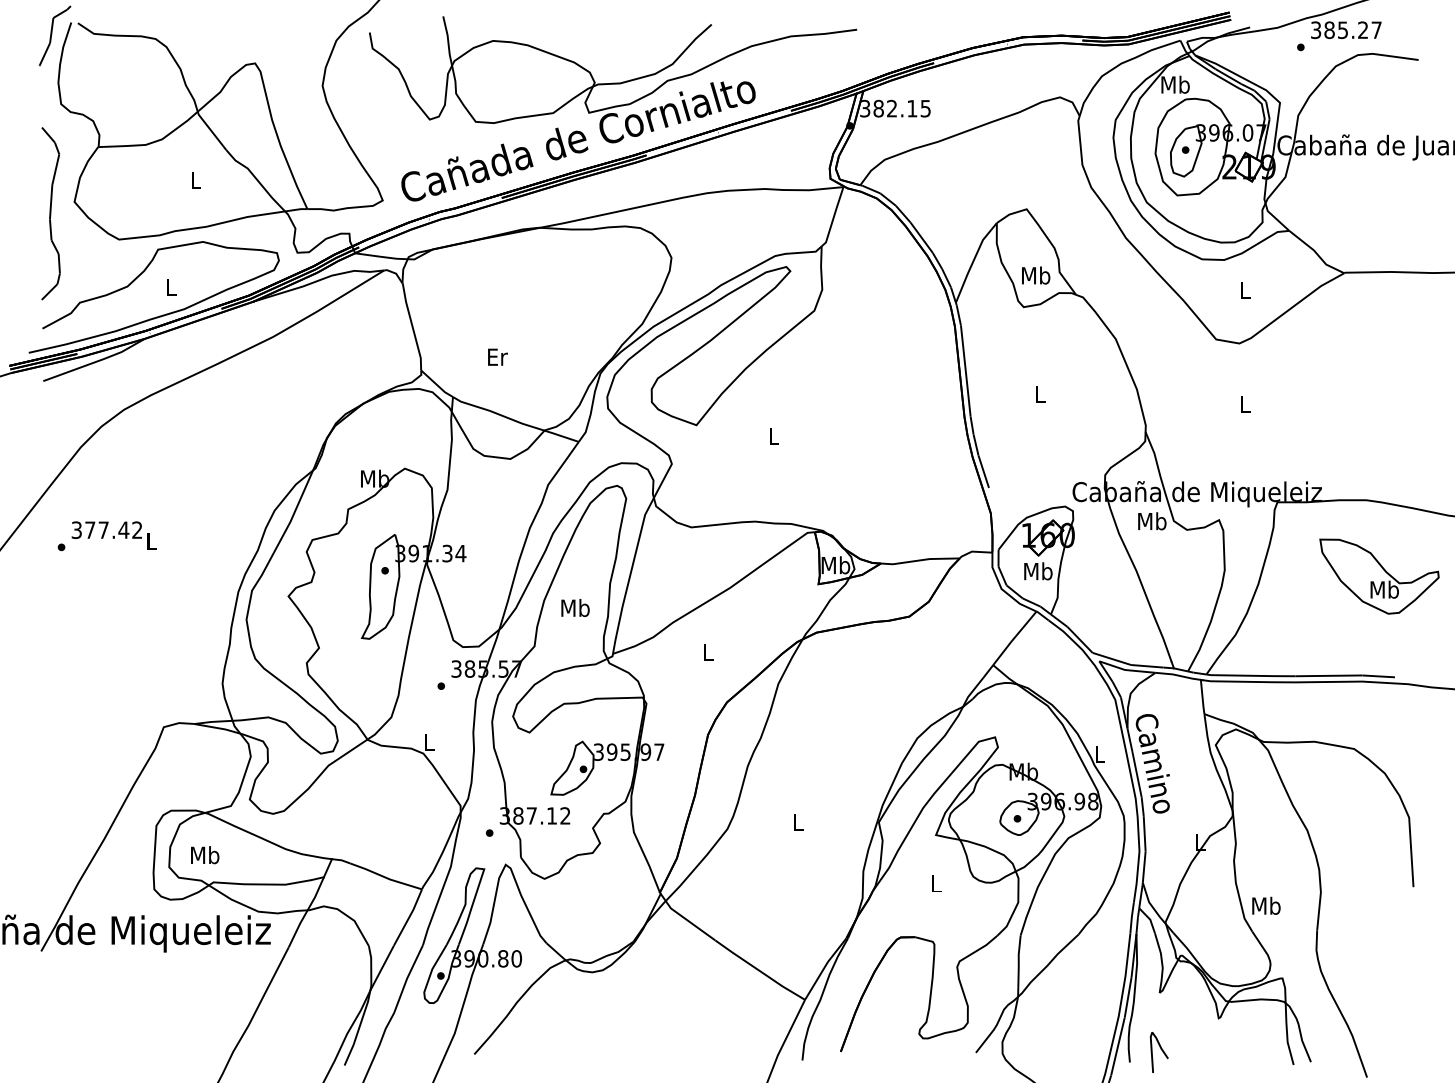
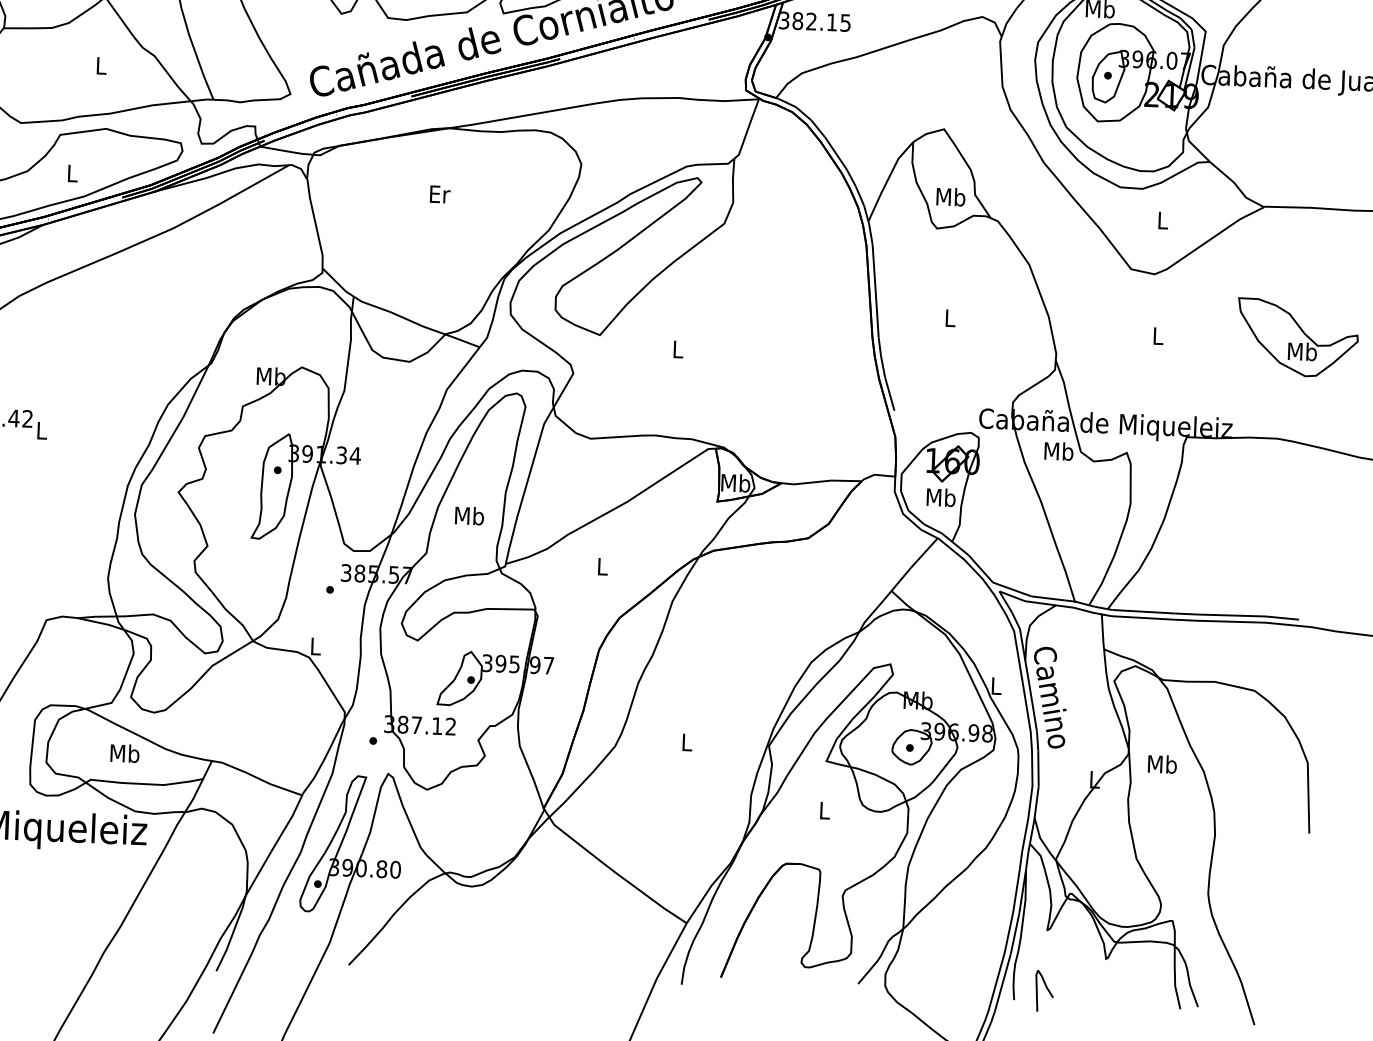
text: (497, 356) -> (439, 193), moved
part: (1379, 576) -> (1297, 338), moved
text: (205, 855) -> (125, 753), moved
text: (1266, 905) -> (1162, 763), moved

